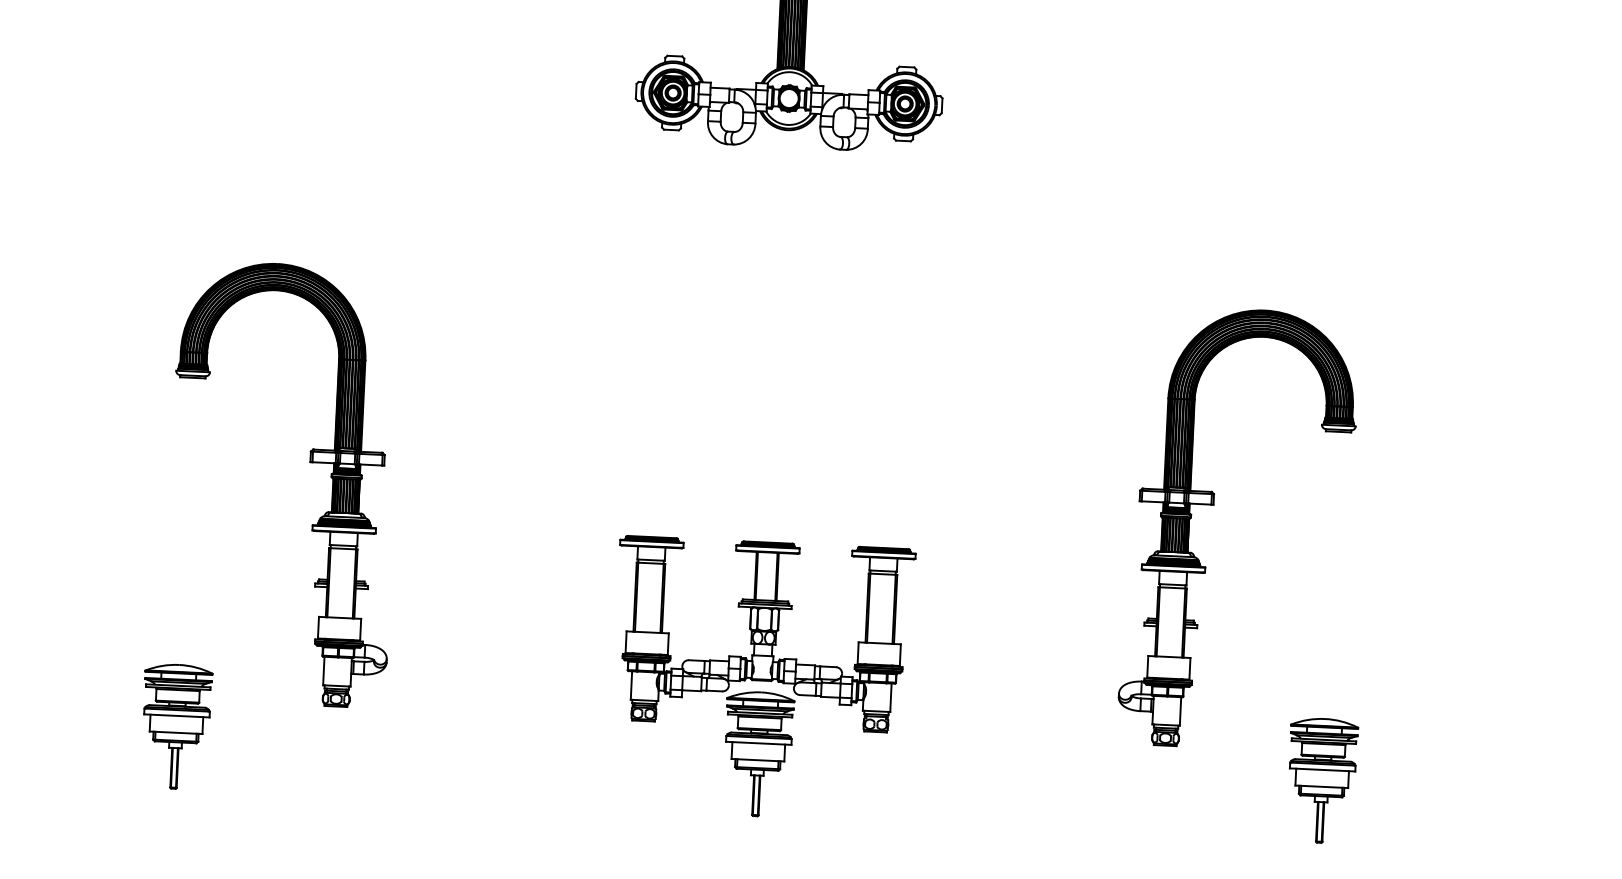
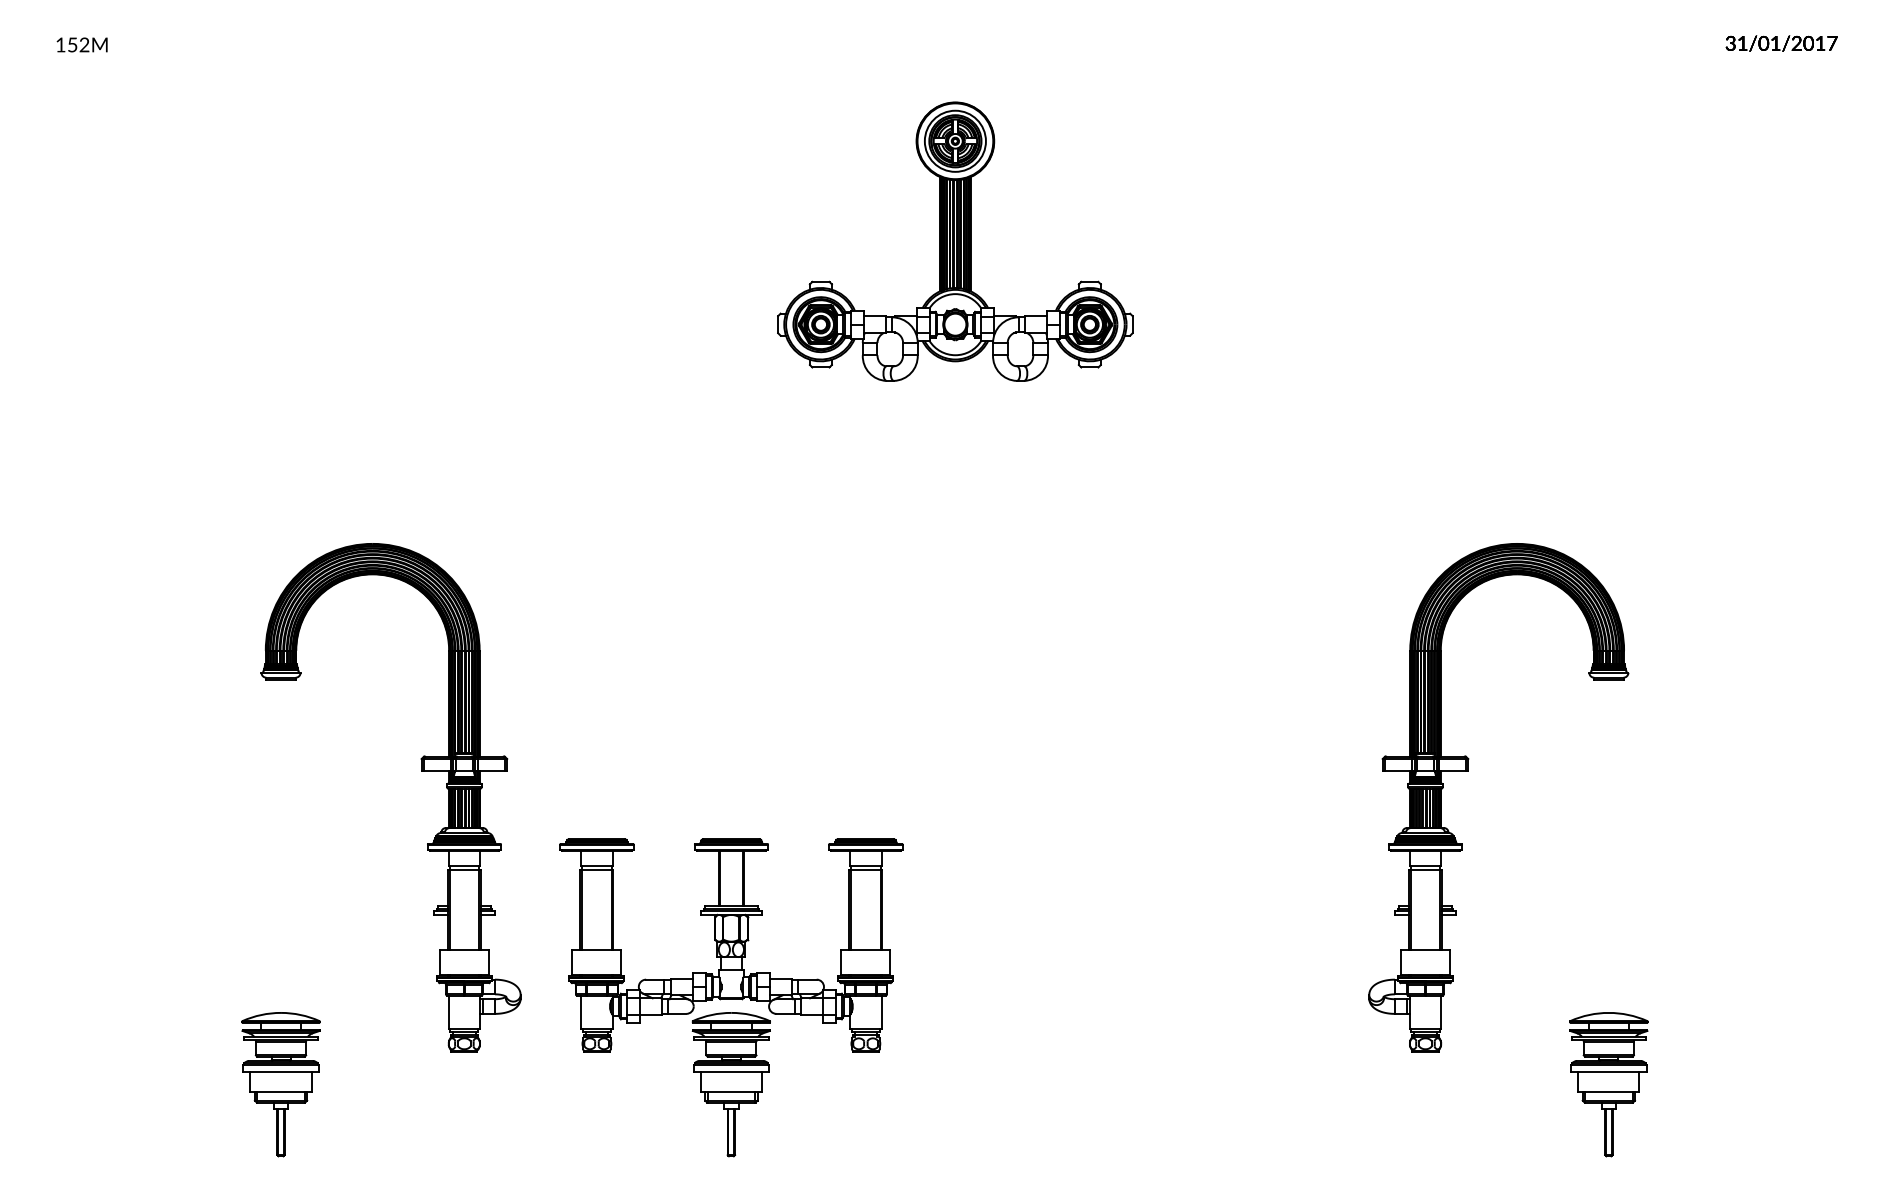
part: (761, 679) -> (731, 997), moved

